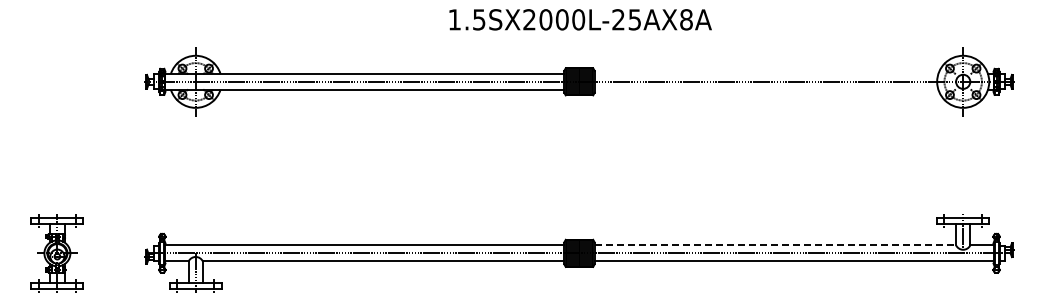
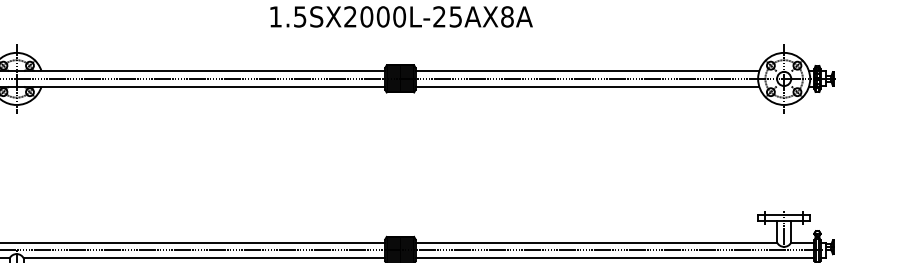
line: (766, 73) -> (587, 70), added
line: (766, 89) -> (587, 86), added
line: (775, 245) -> (596, 242), dashed -> solid

